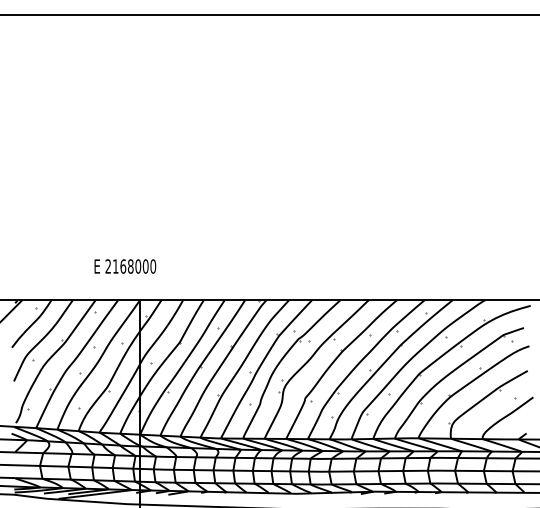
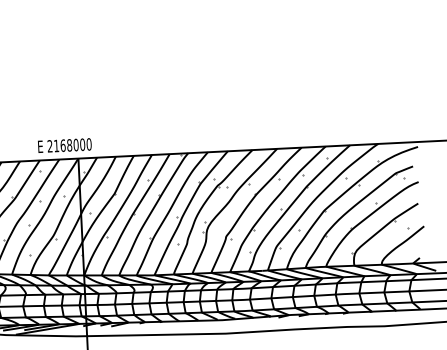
text: (125, 266) -> (65, 145), moved

